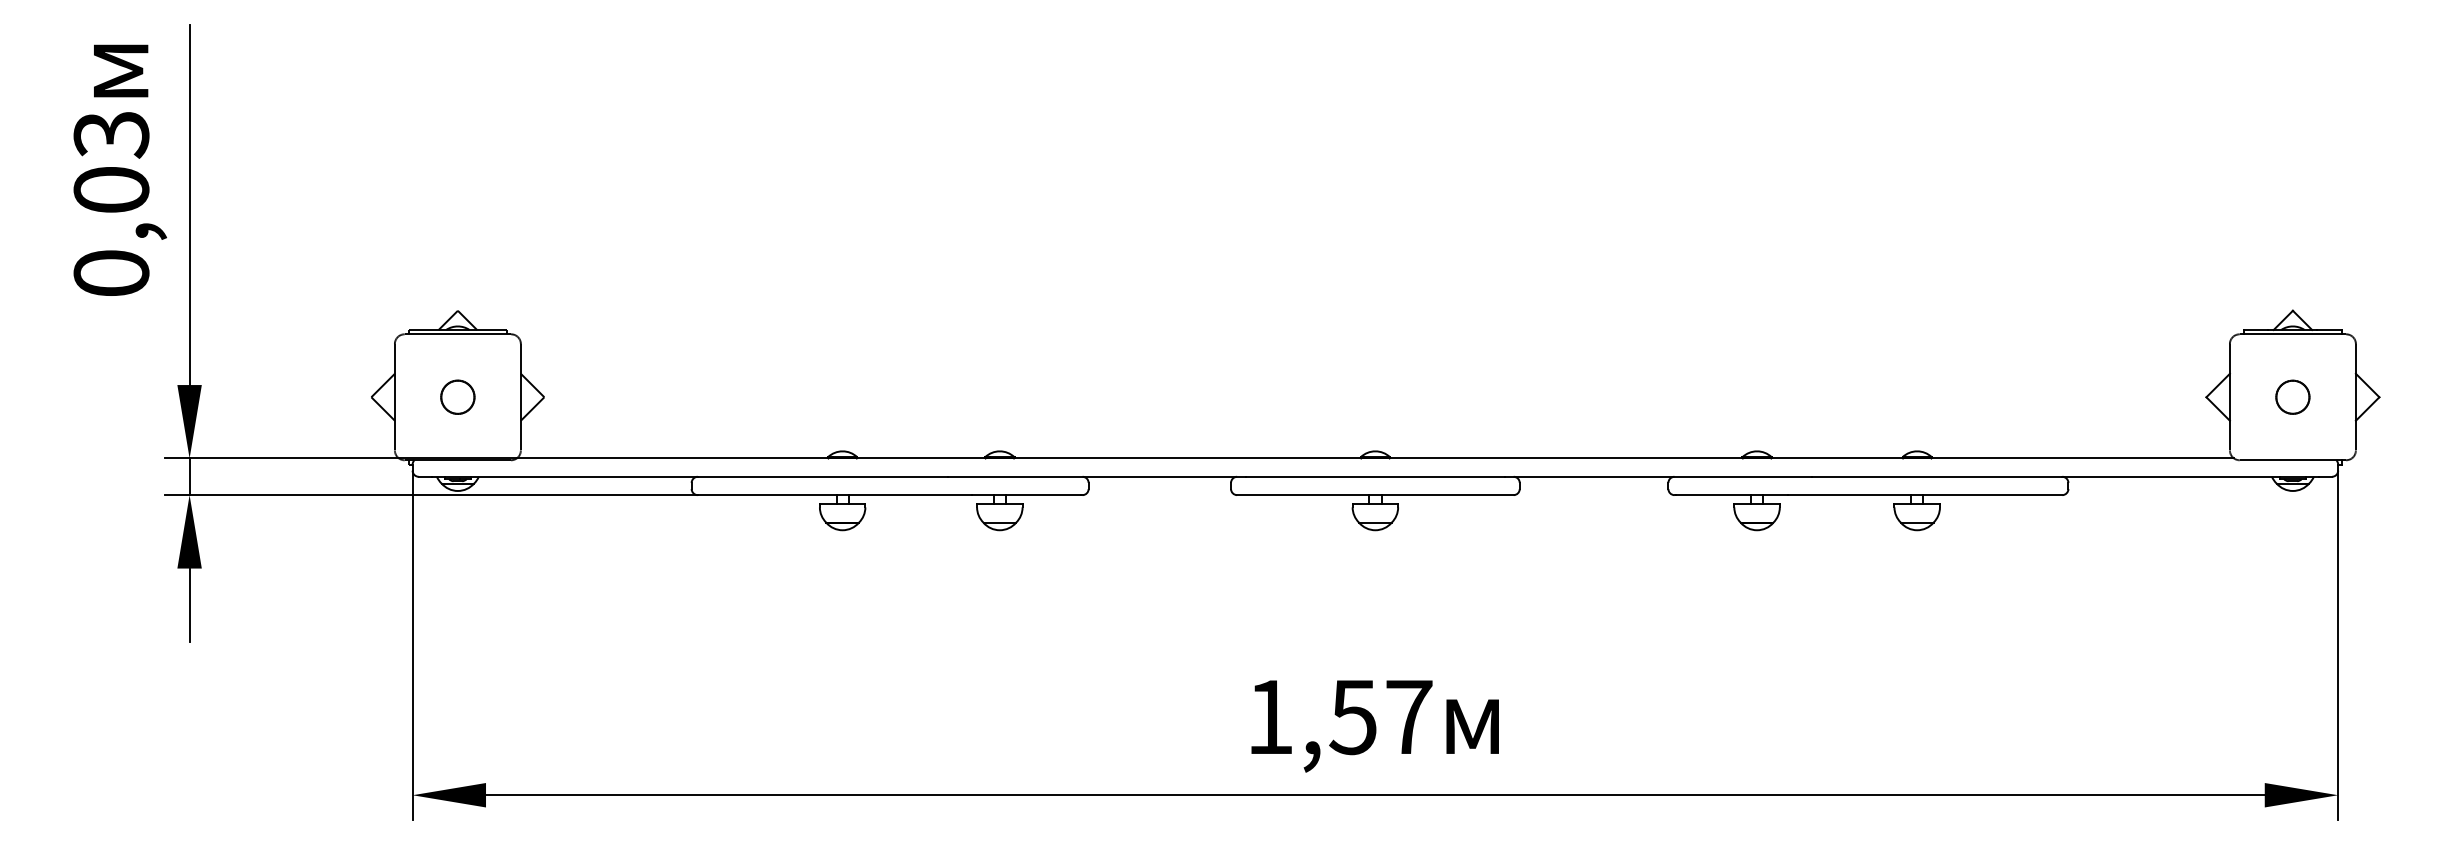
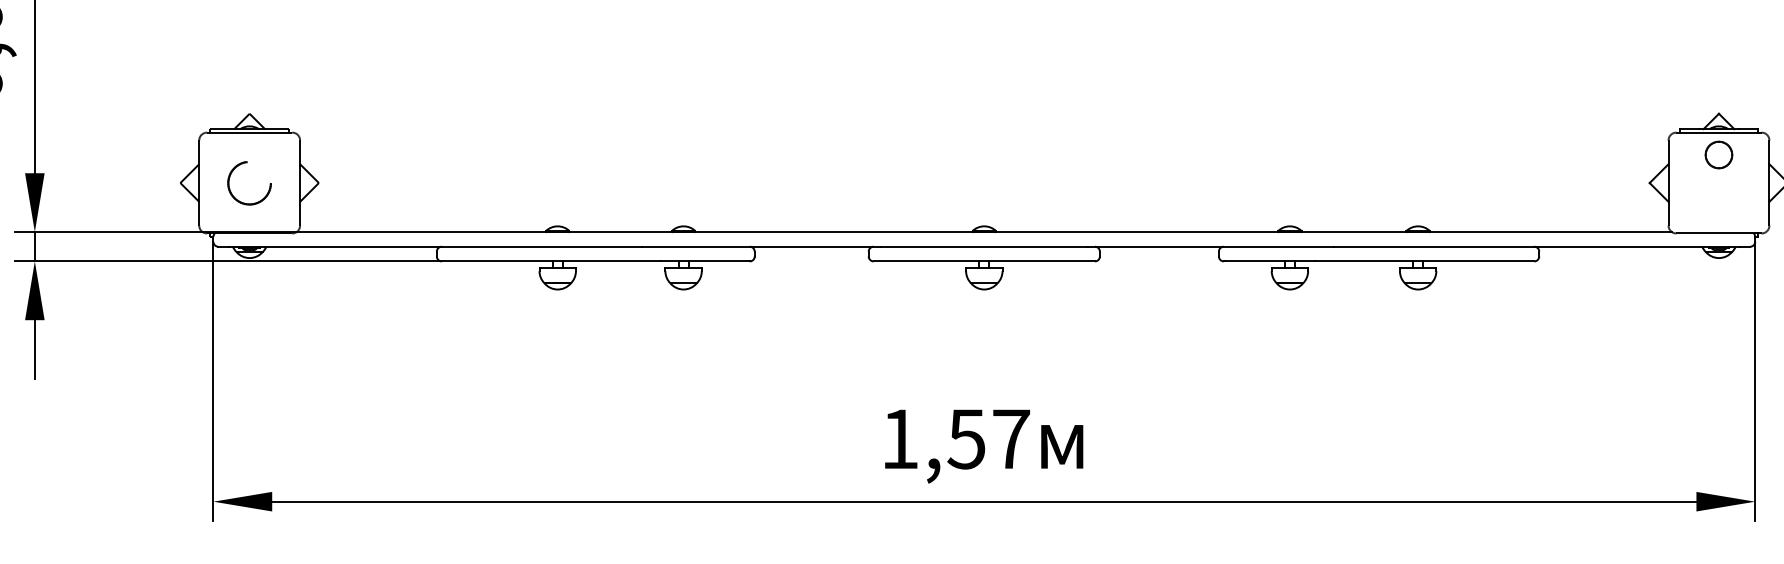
circle: (457, 396) -> (249, 182), size x1.6
circle: (2292, 396) -> (1718, 154), moved

